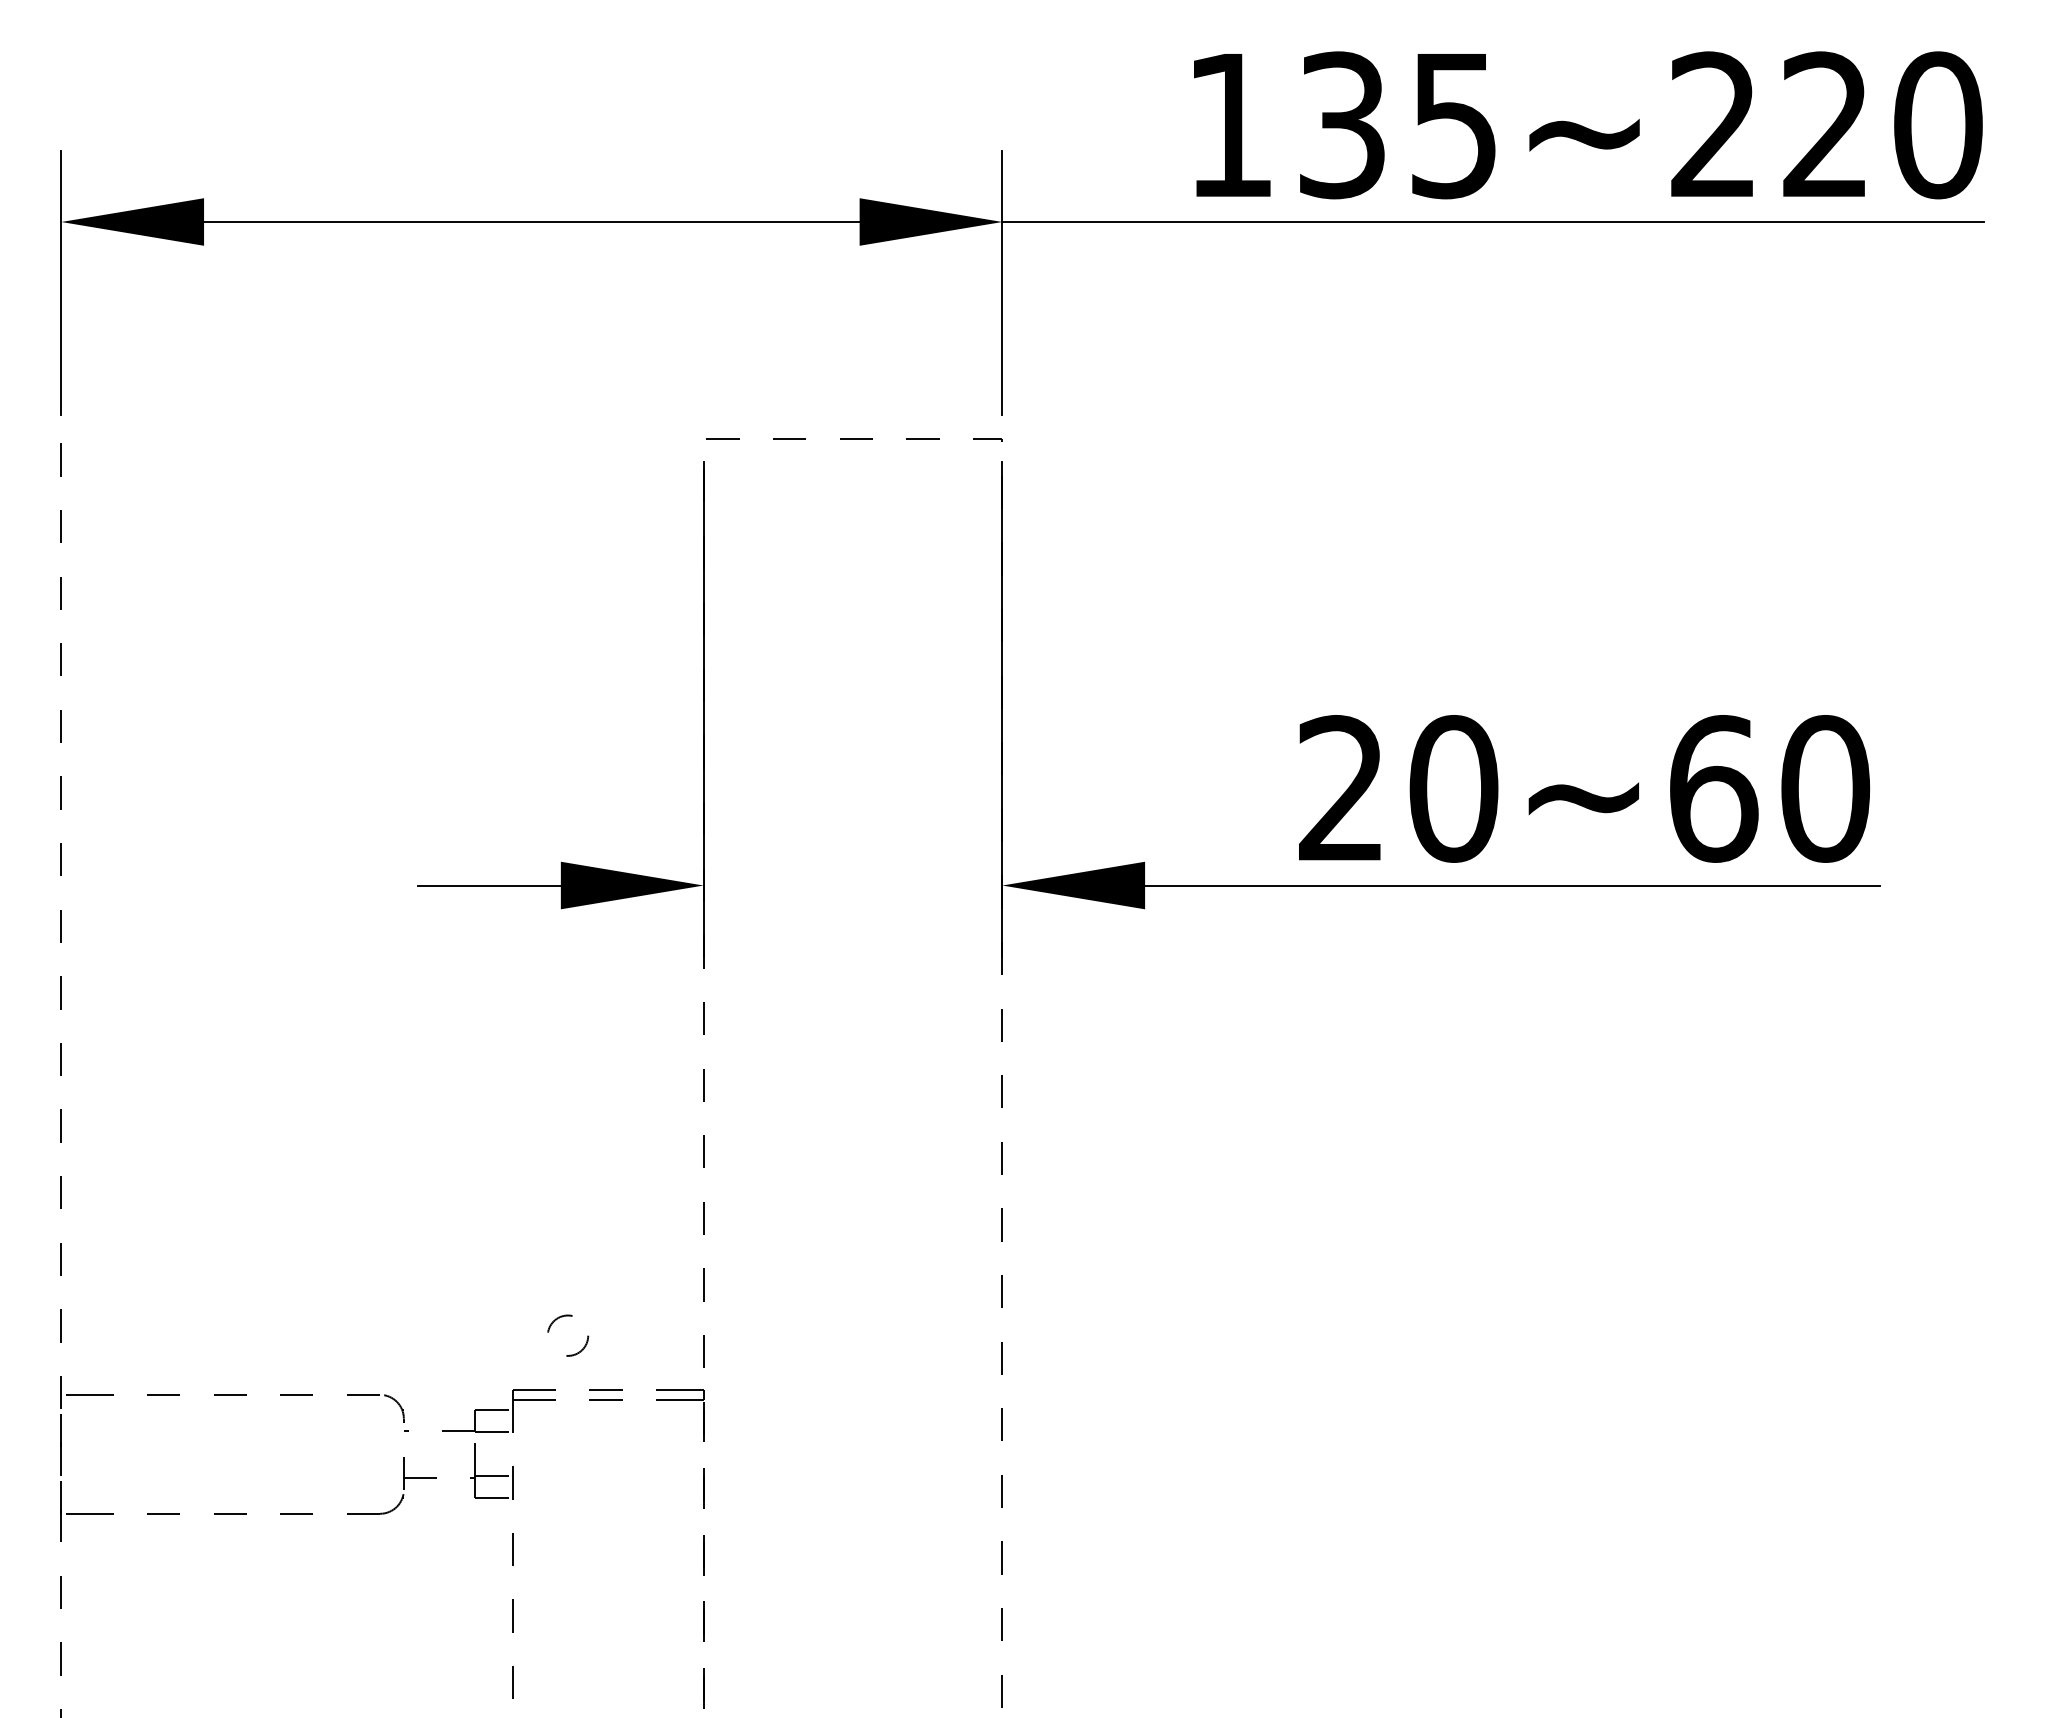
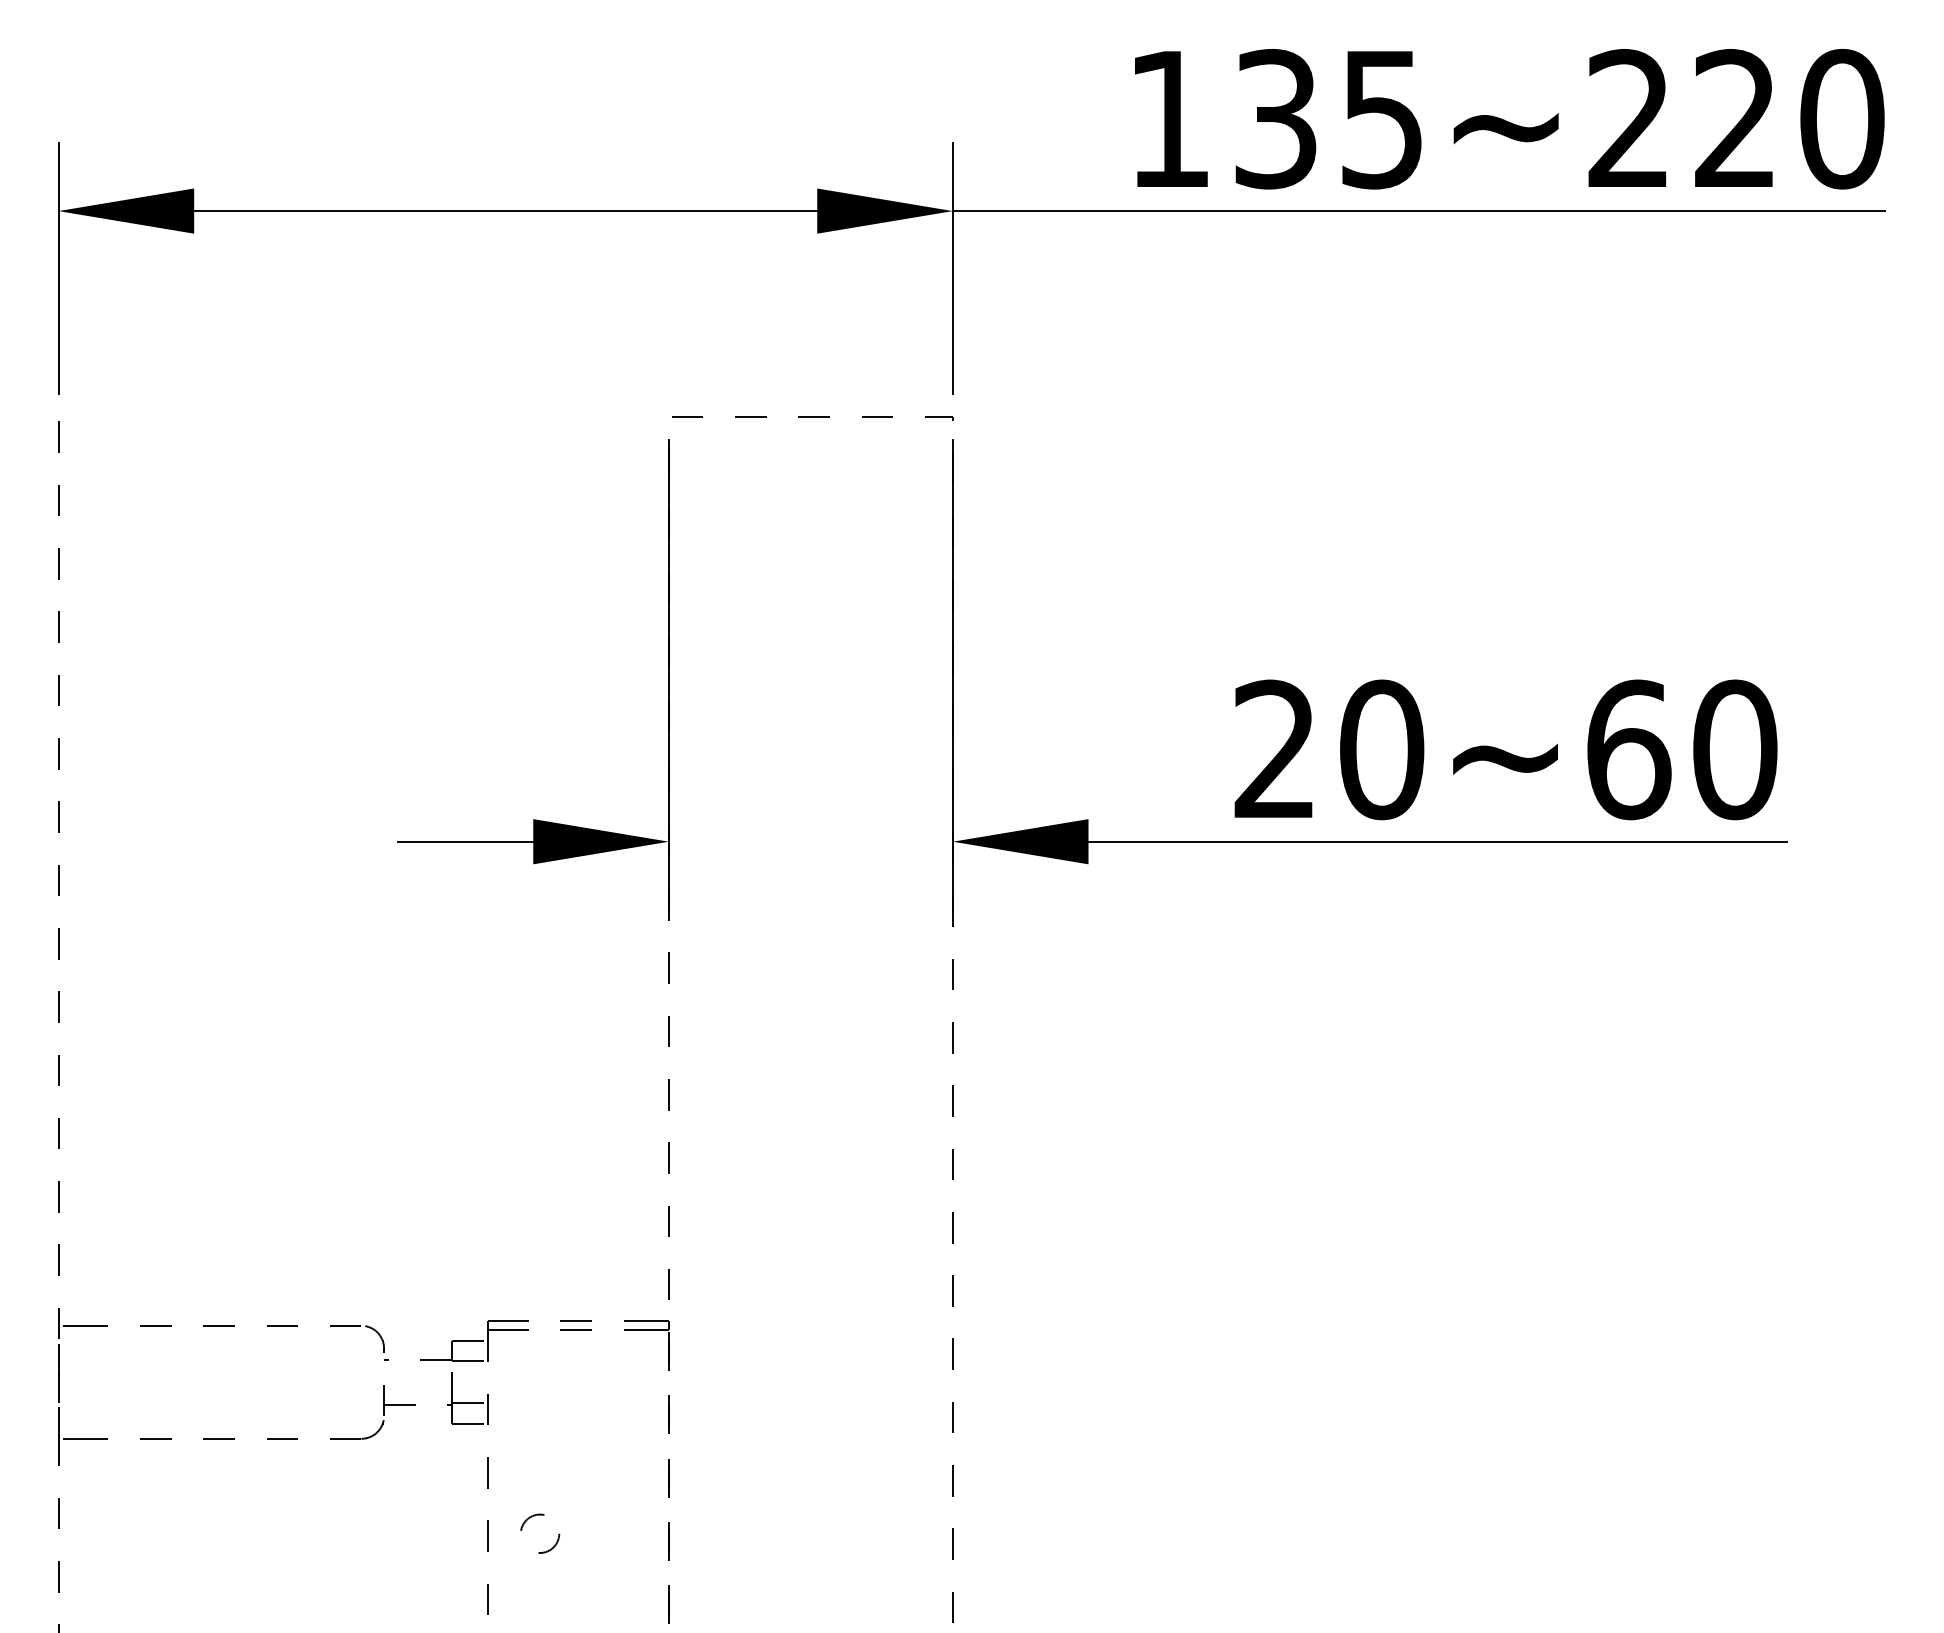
circle: (568, 1335) -> (540, 1533), moved

